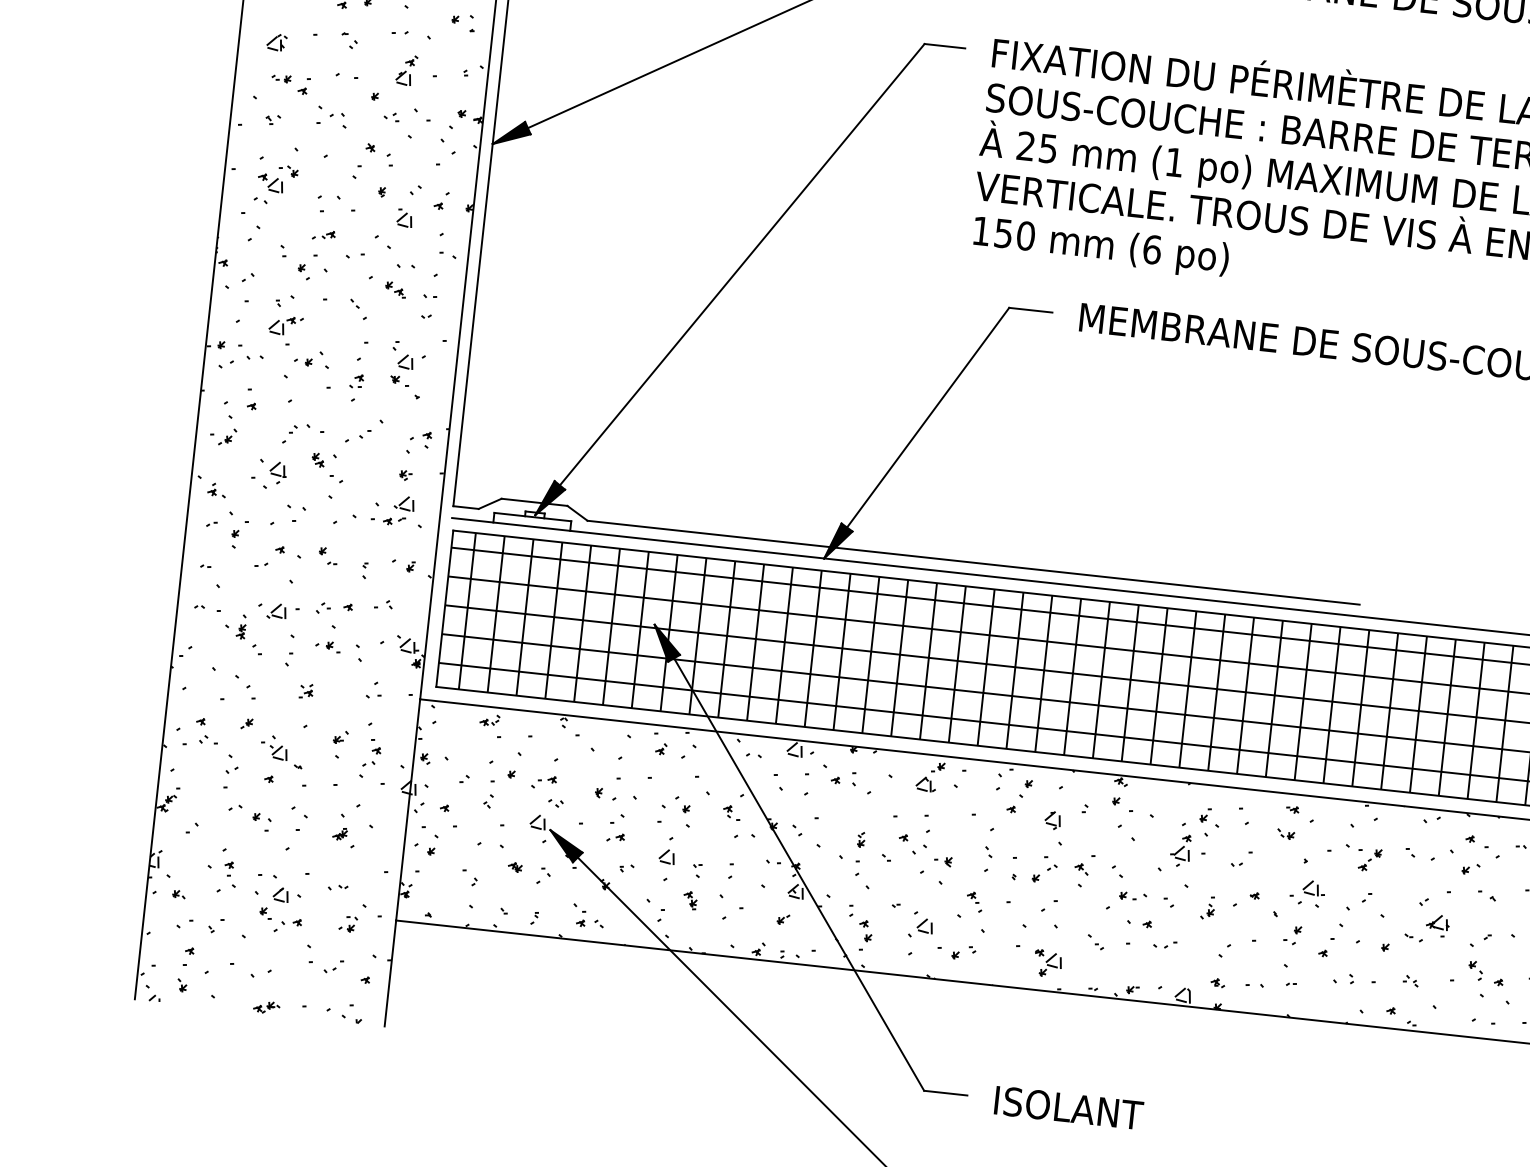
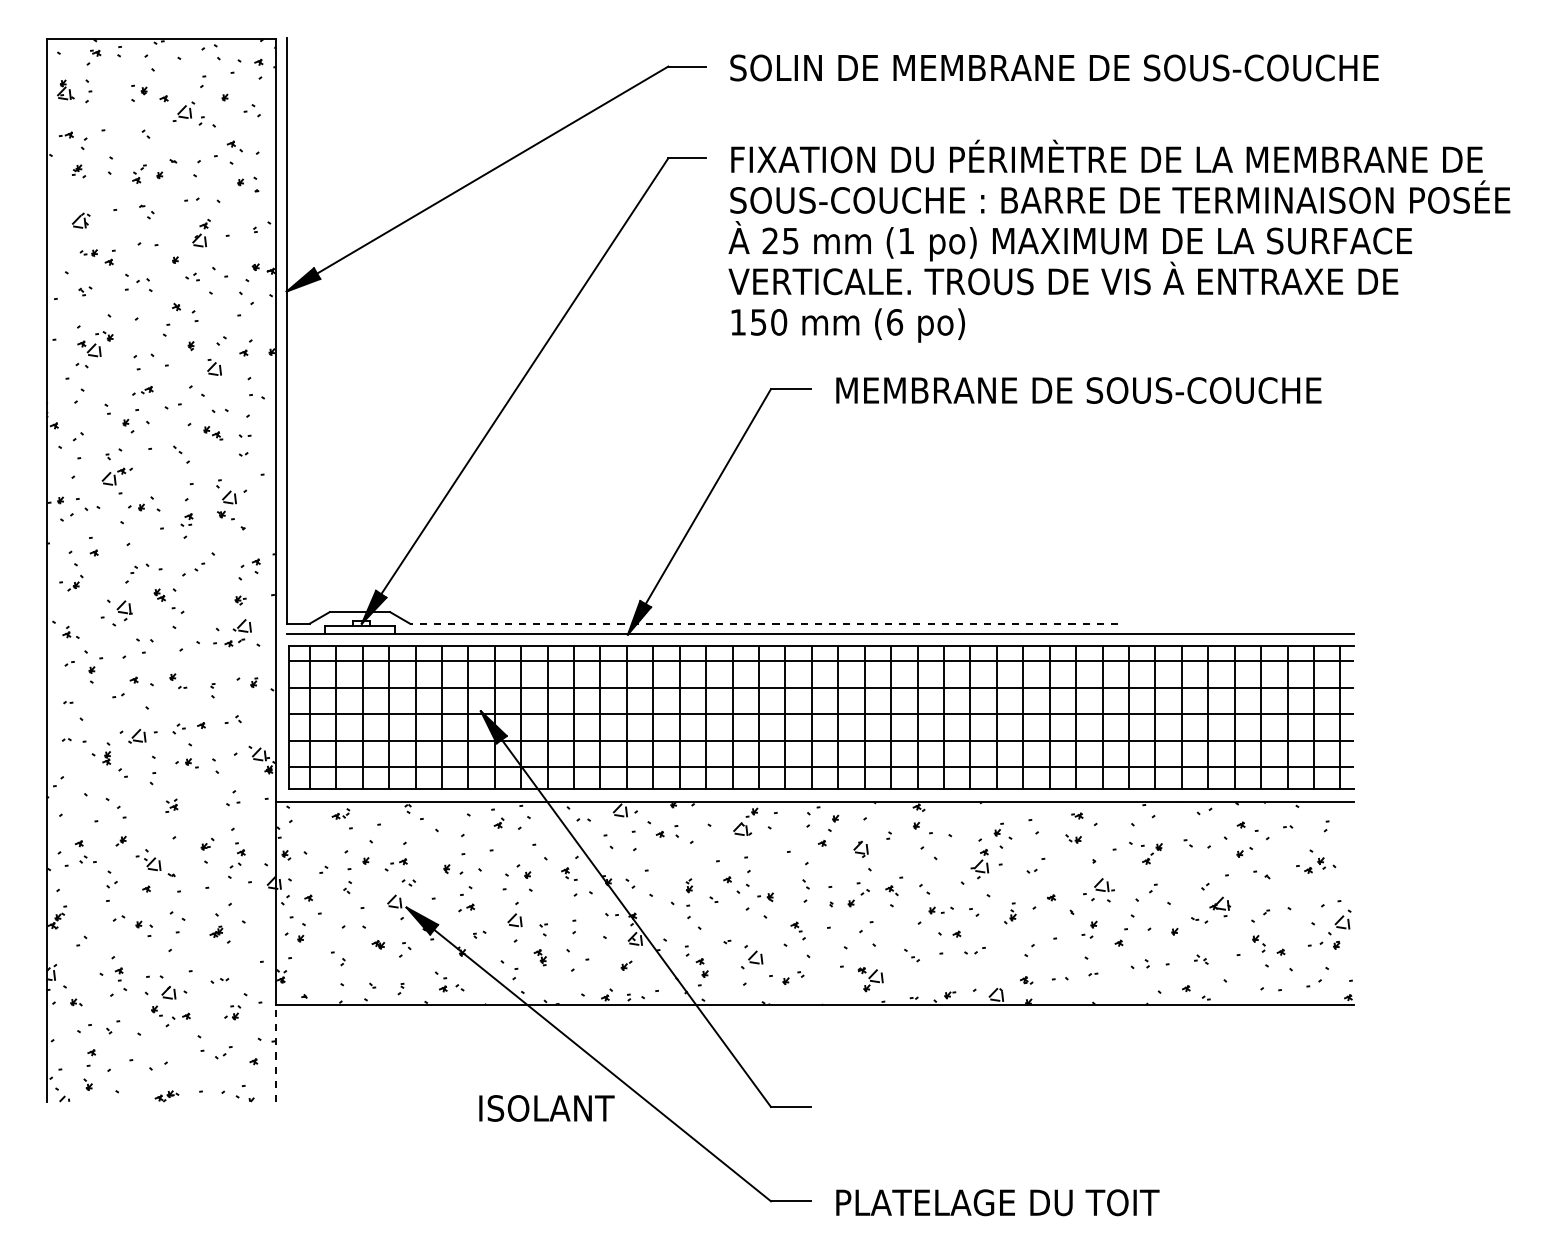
line: (973, 562) -> (763, 623), solid -> dashed
line: (390, 973) -> (275, 1053), solid -> dashed
text: (1068, 1108) -> (546, 1108), moved

